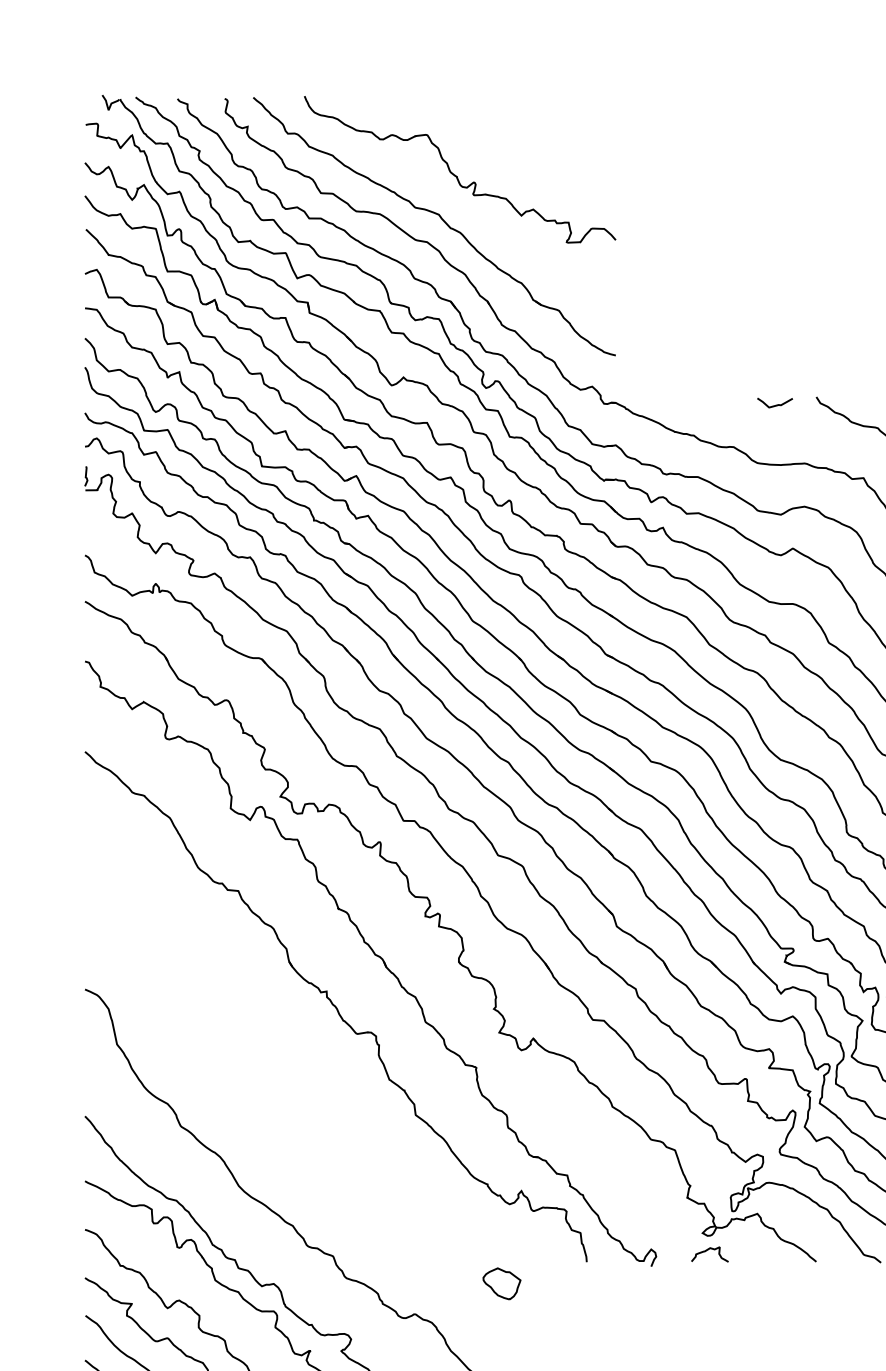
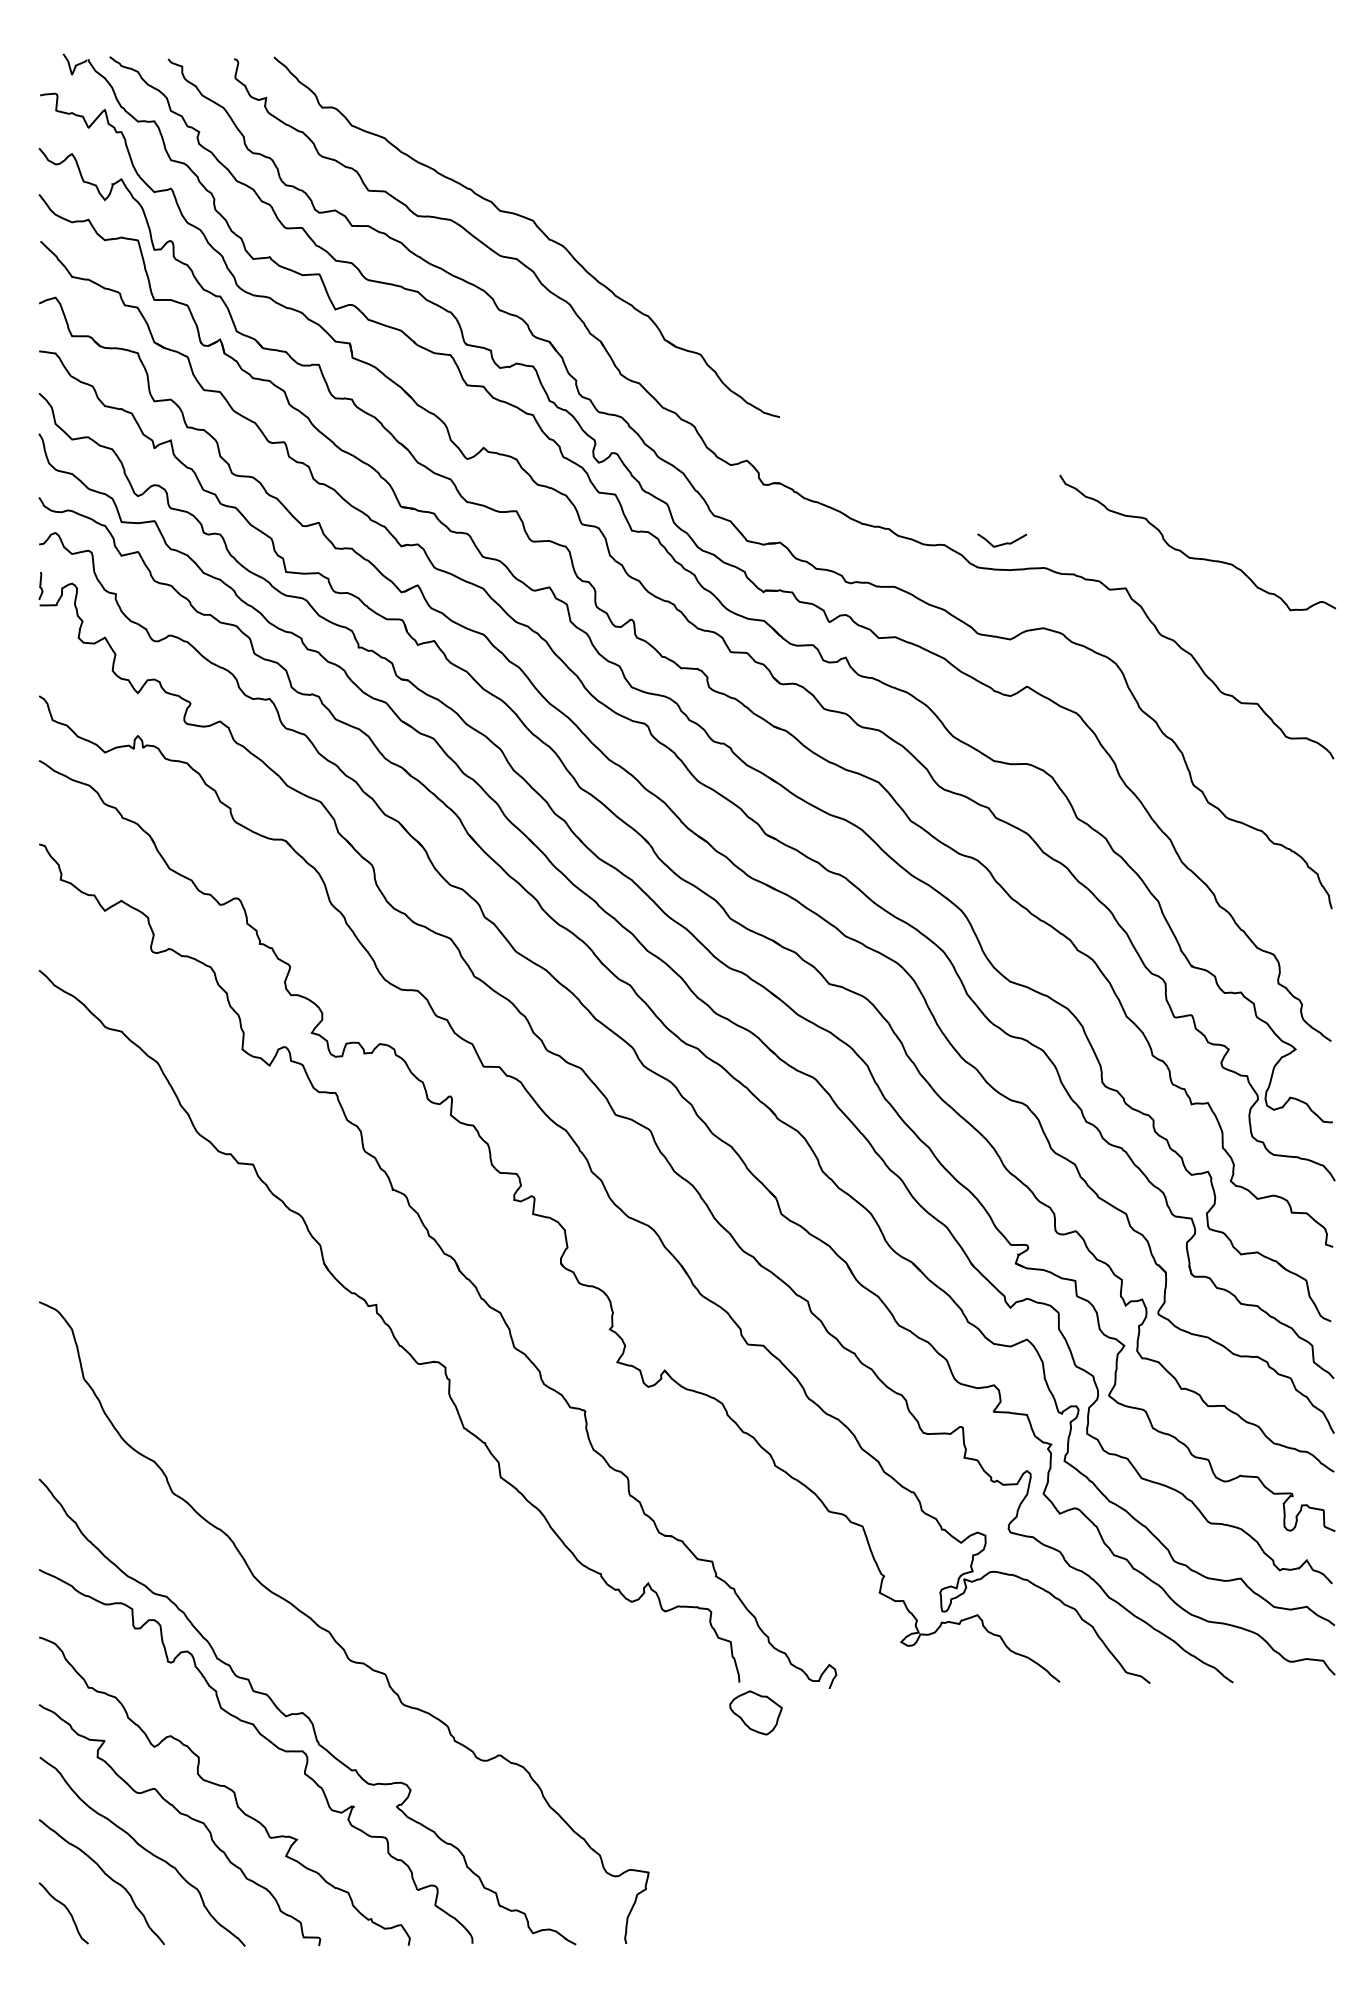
curve: (455, 175) -> (556, 165), removed
curve: (775, 405) -> (1002, 543), moved
curve: (707, 1250) -> (908, 1666), removed
part: (501, 1283) -> (755, 1712), moved

